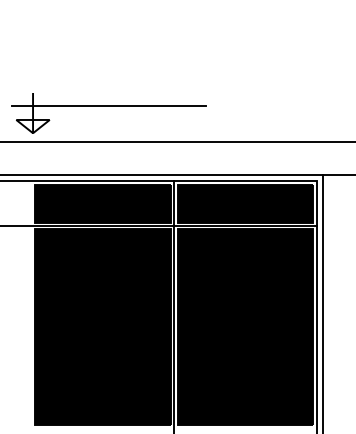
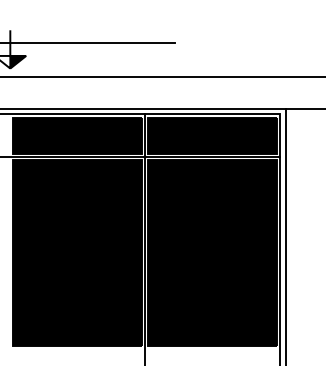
fill: (41, 126) -> (18, 62), added

